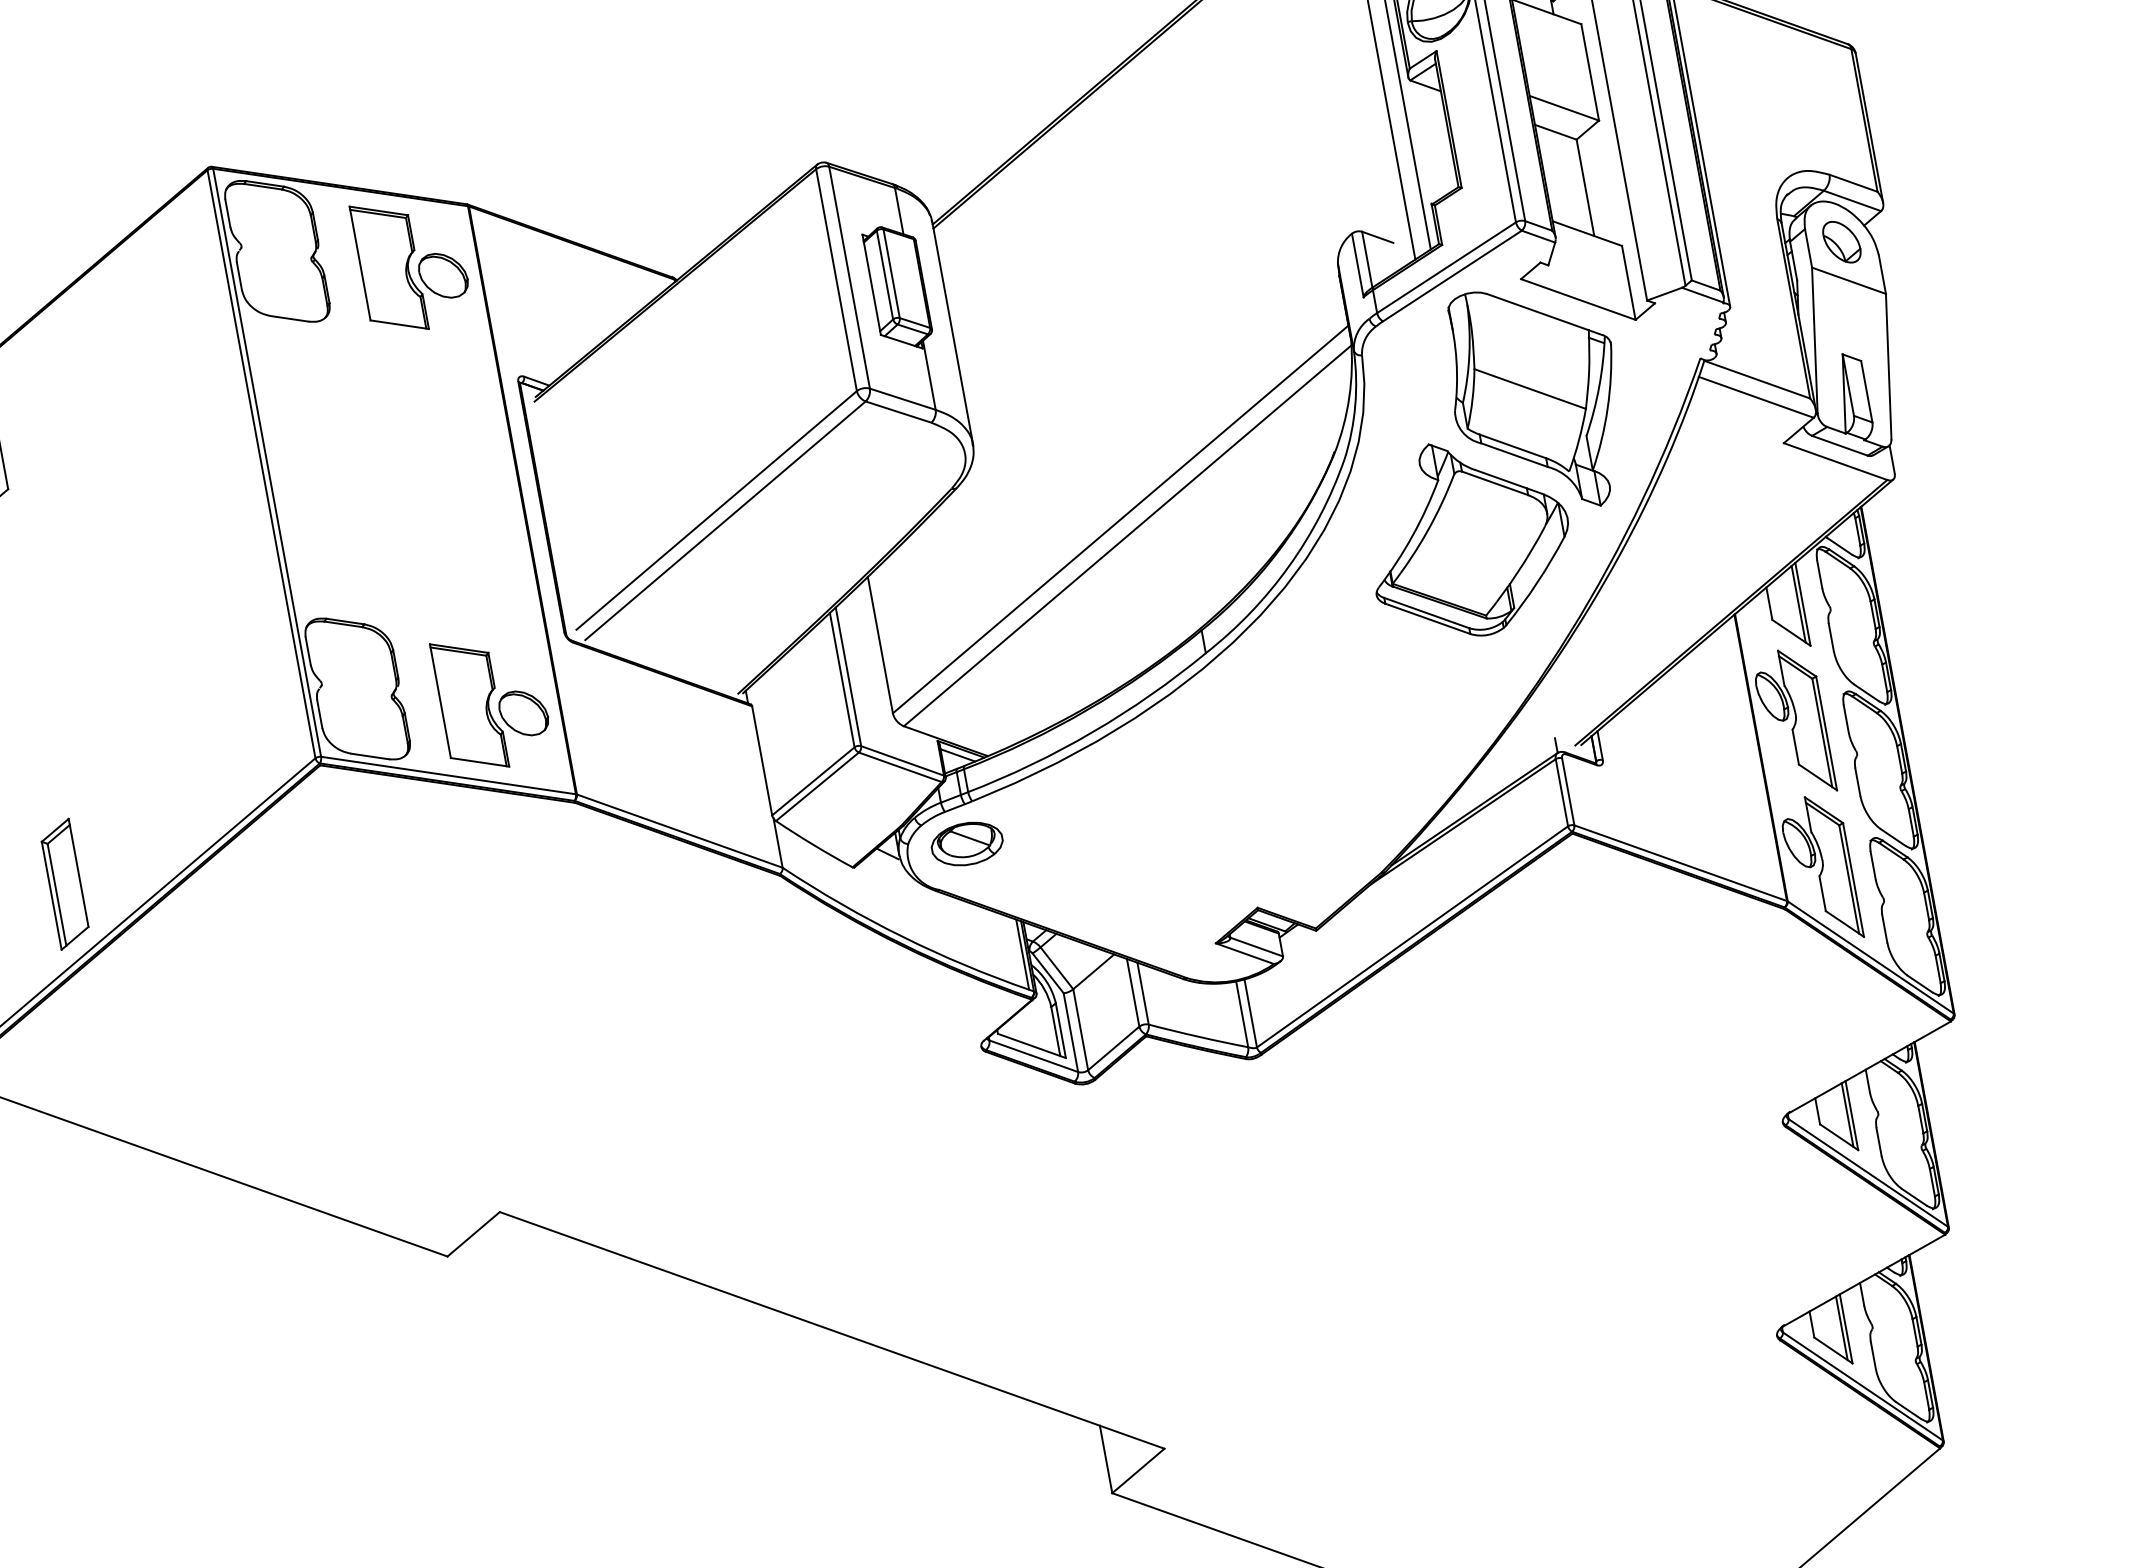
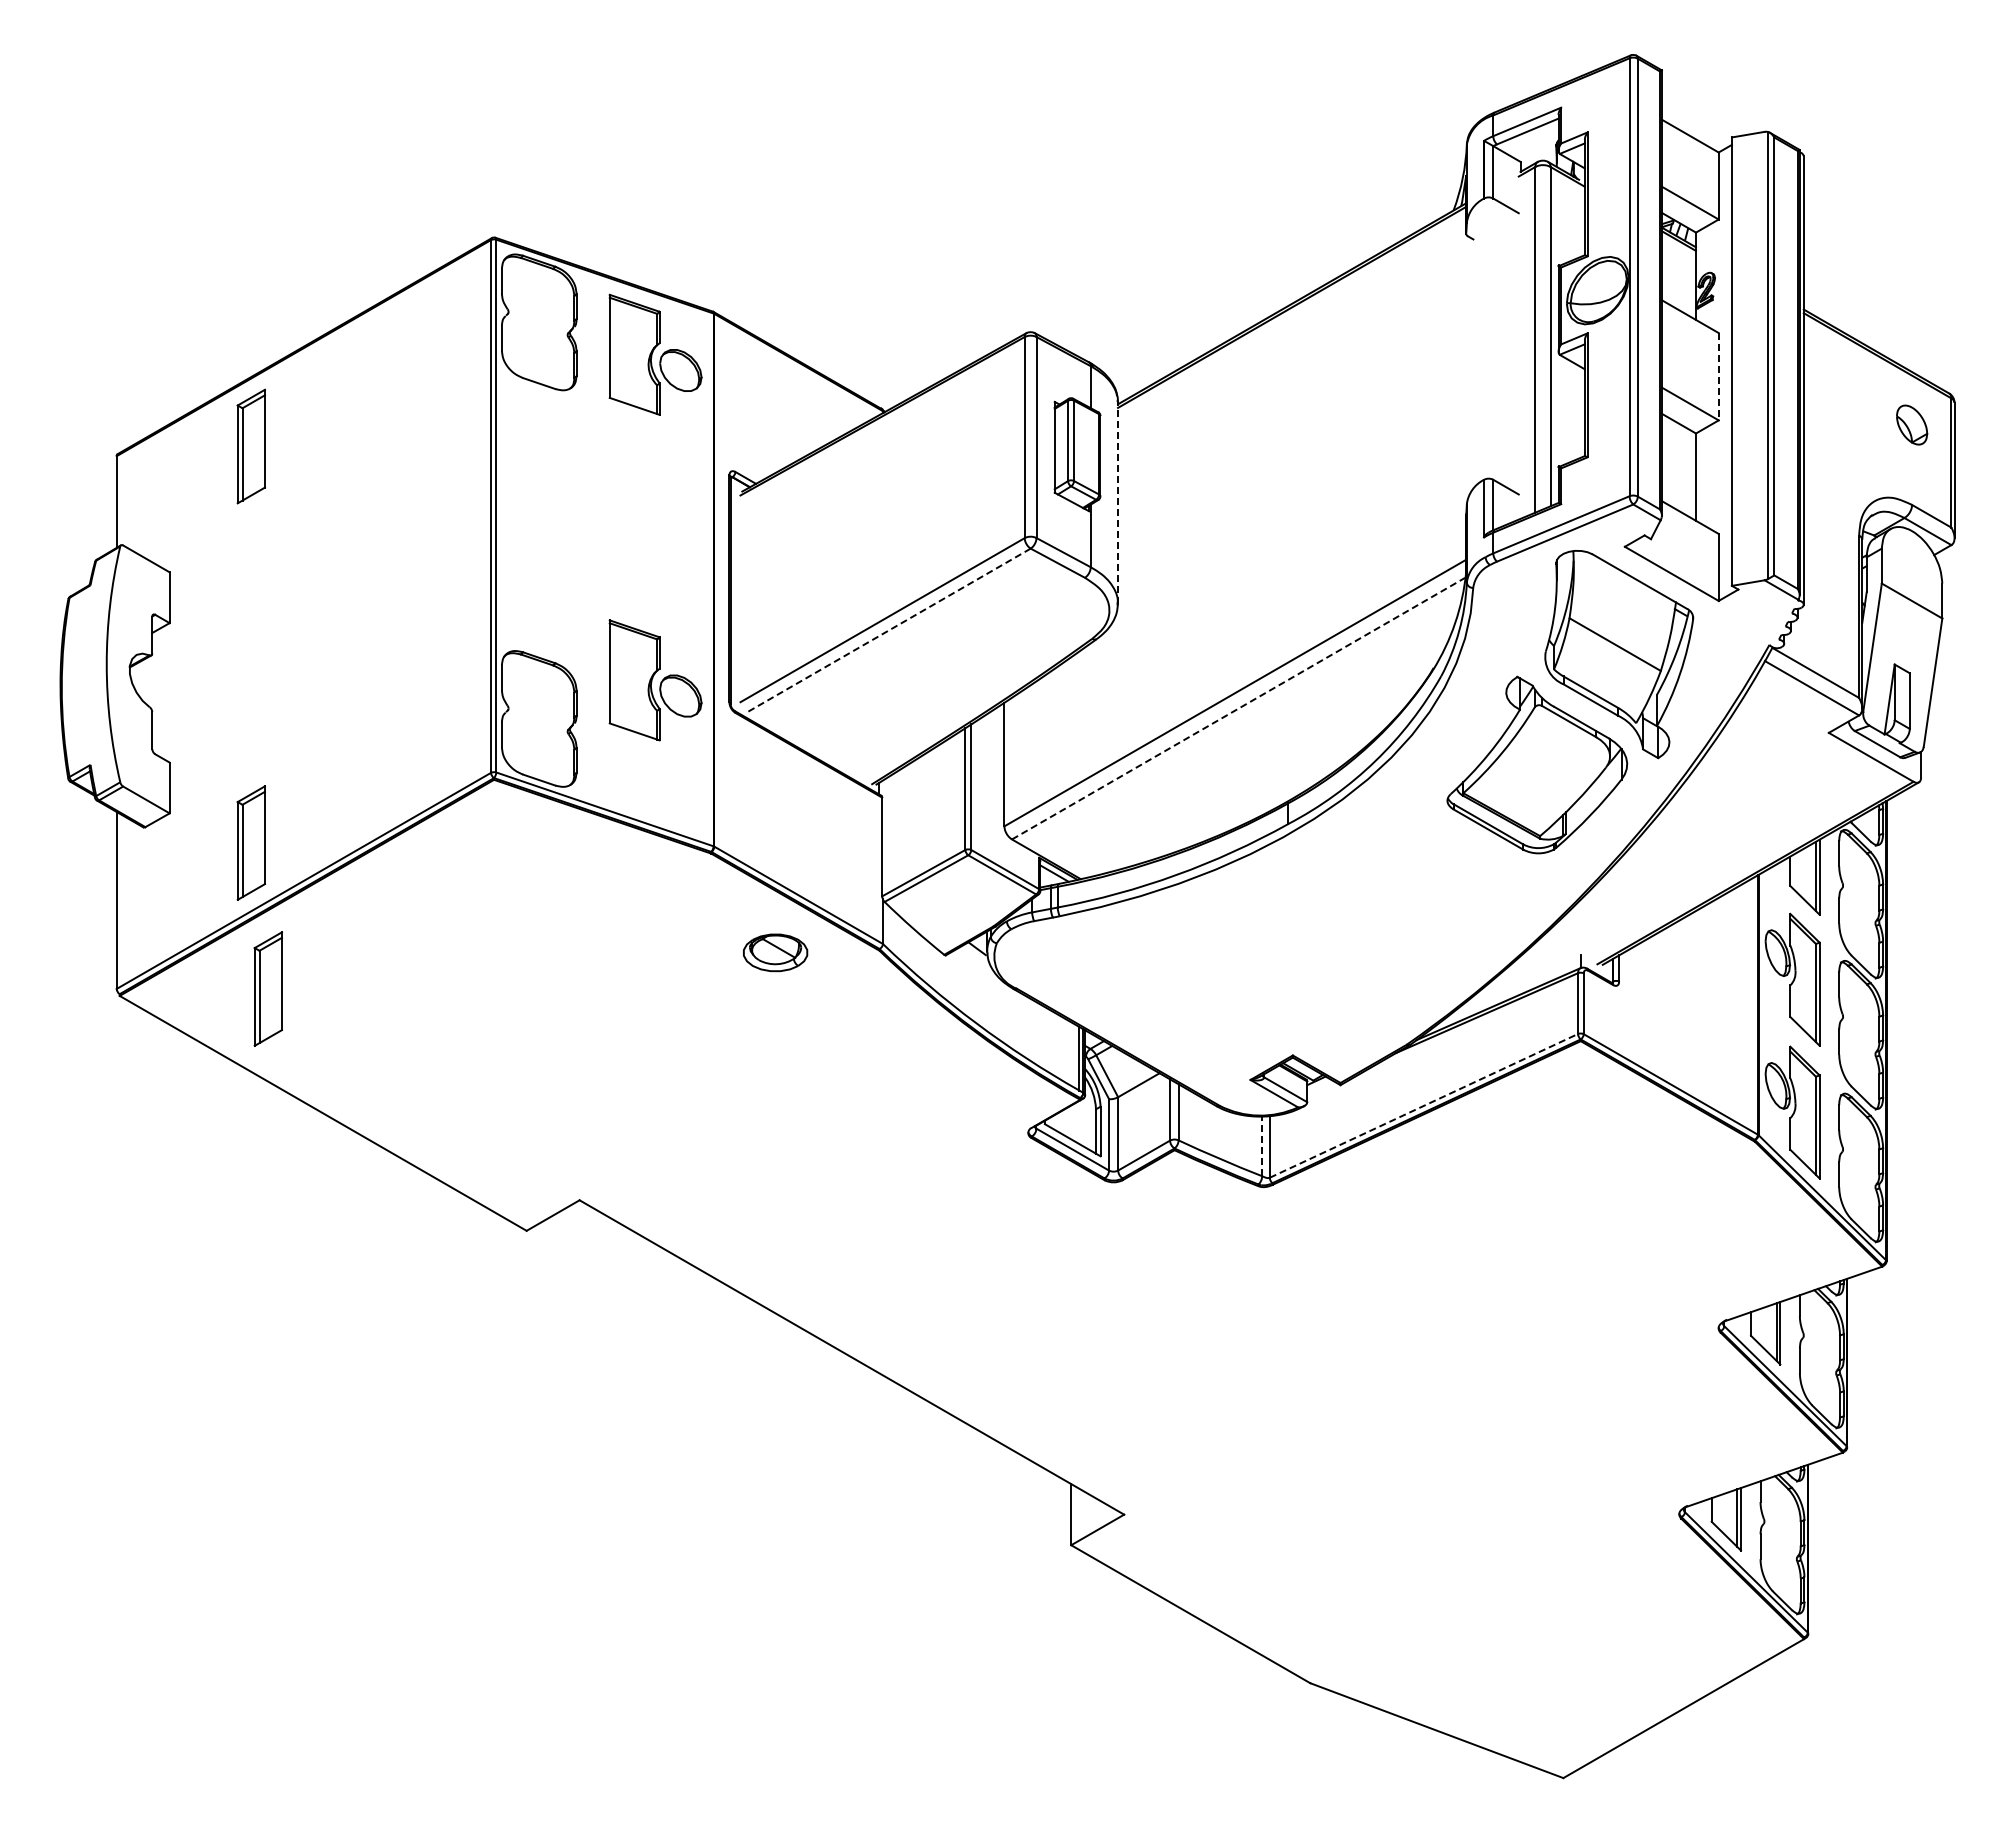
line: (1589, 72) -> (1718, 376), solid -> dashed
part: (1842, 241) -> (1912, 424), moved
line: (952, 333) -> (1117, 502), solid -> dashed
line: (725, 520) -> (888, 630), solid -> dashed
line: (1127, 535) -> (1238, 708), solid -> dashed
part: (492, 701) -> (655, 680), moved
part: (967, 843) -> (775, 952), moved
line: (1413, 936) -> (1424, 1105), solid -> dashed
line: (1242, 1014) -> (1262, 1146), solid -> dashed
part: (112, 1041) -> (267, 988), added

